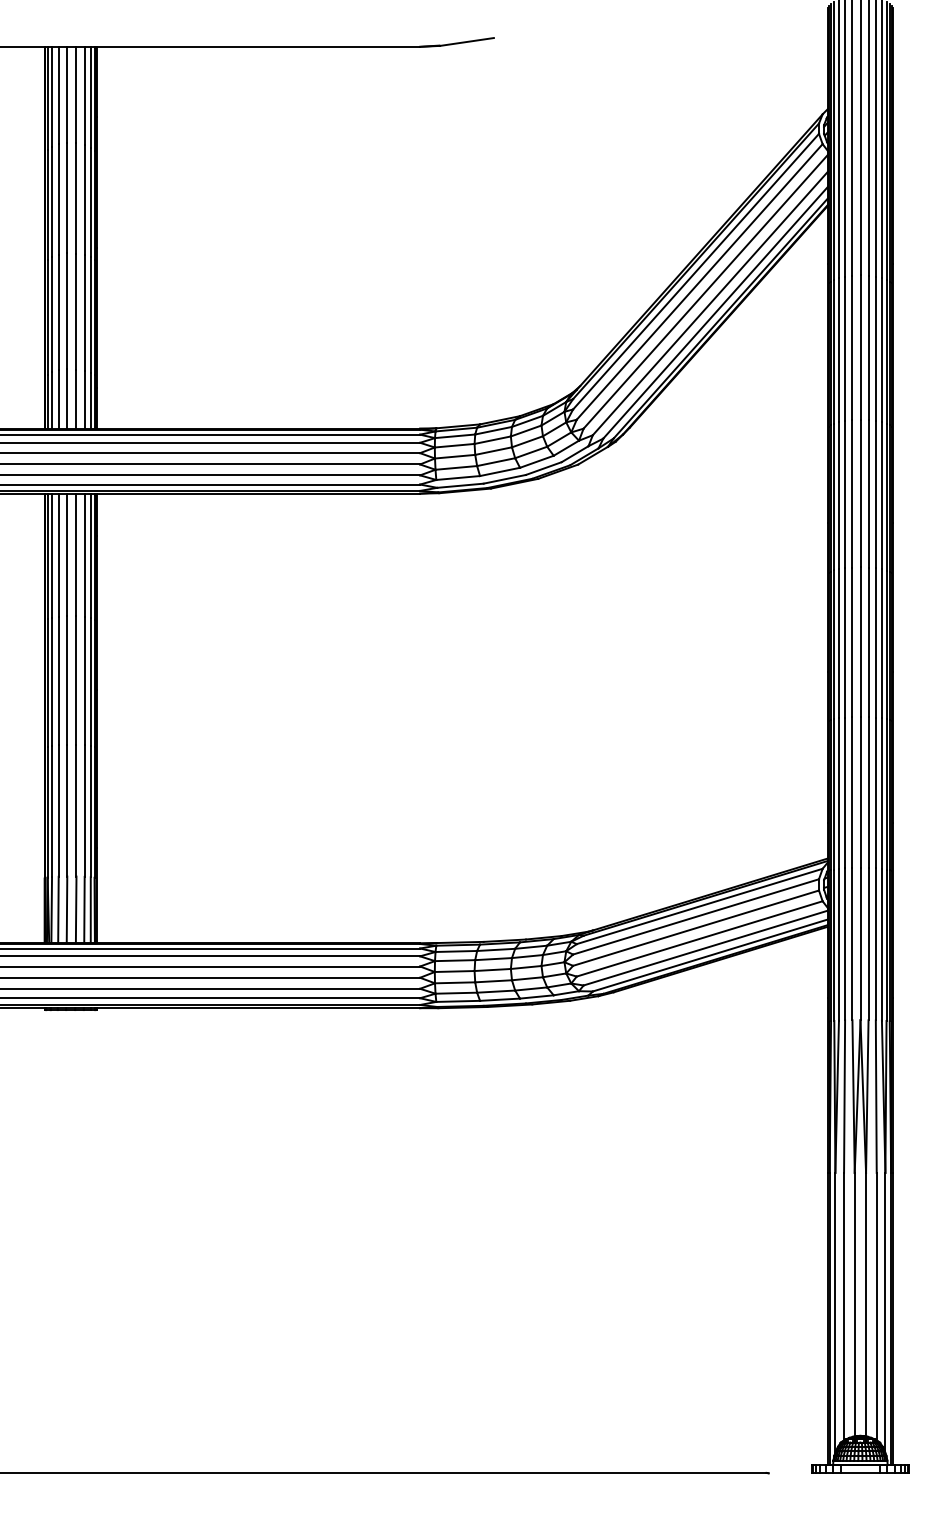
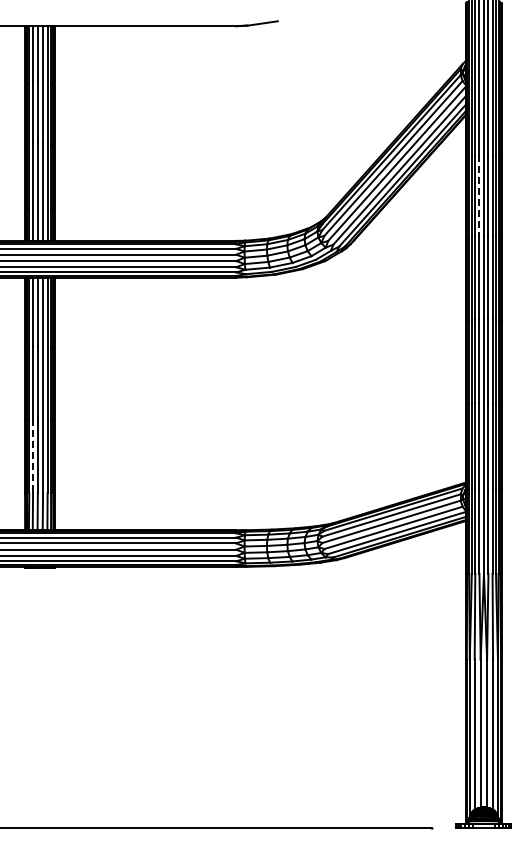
line: (852, 347) -> (479, 195), solid -> dashed
line: (59, 810) -> (33, 455), solid -> dashed

